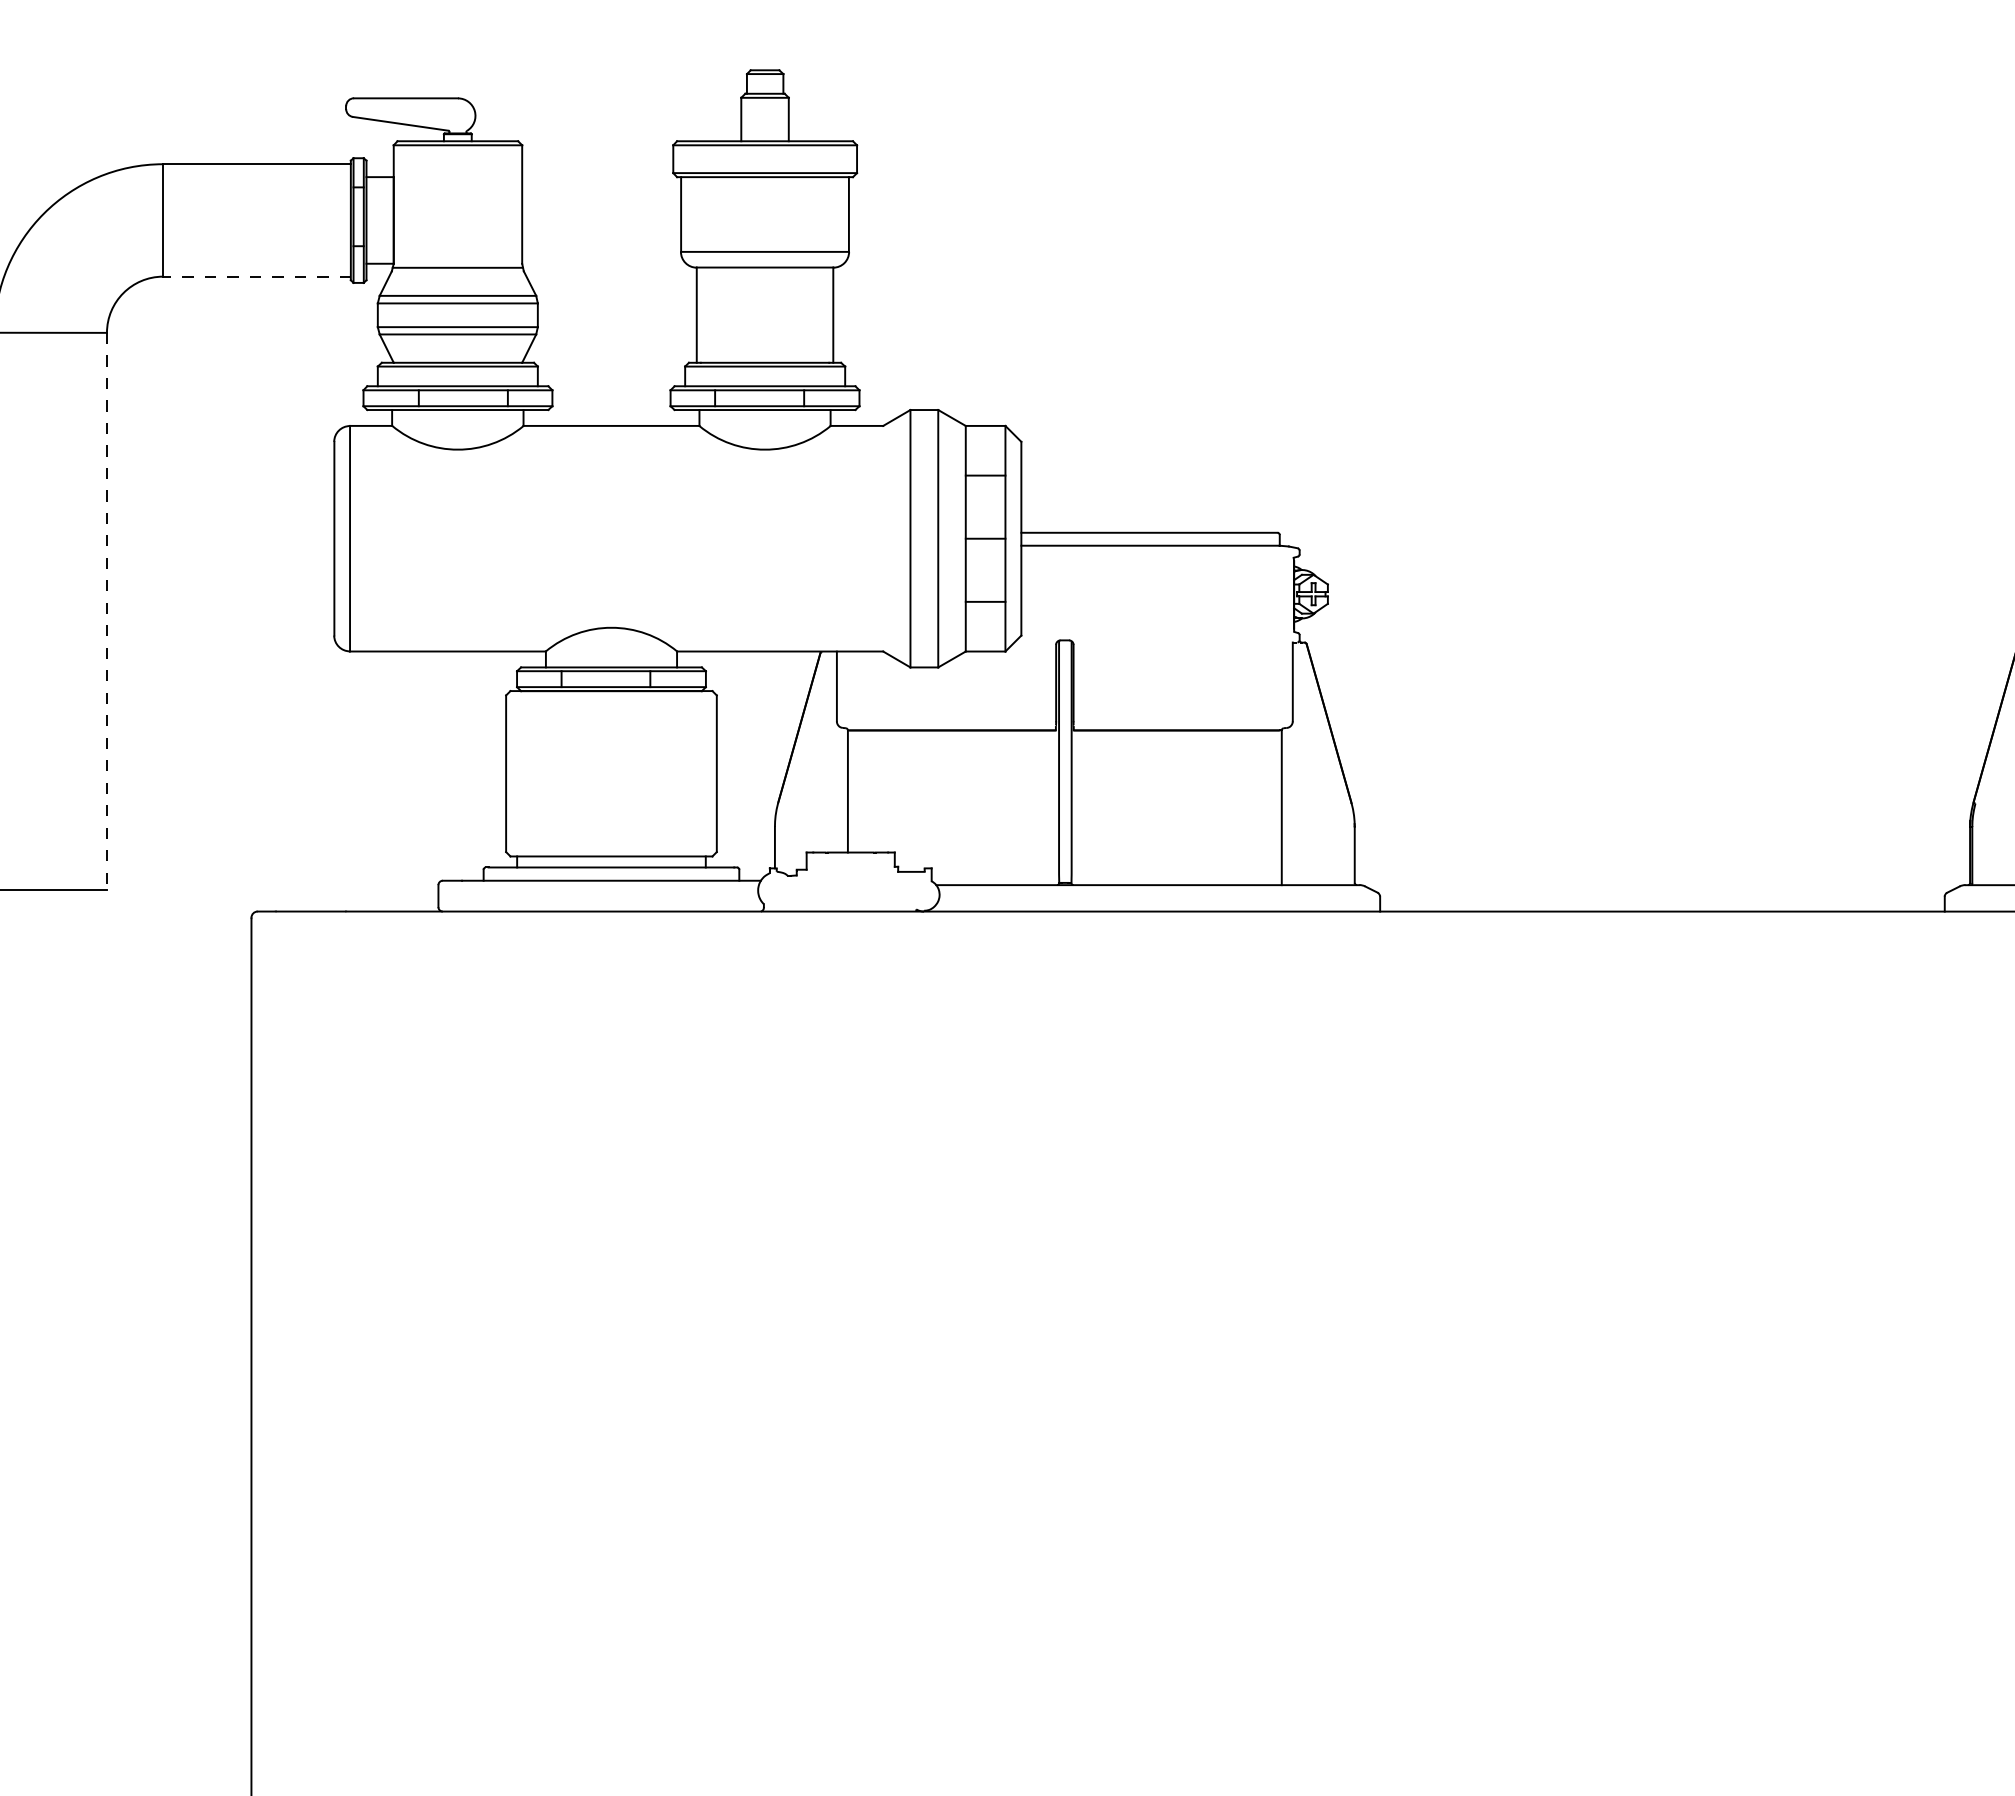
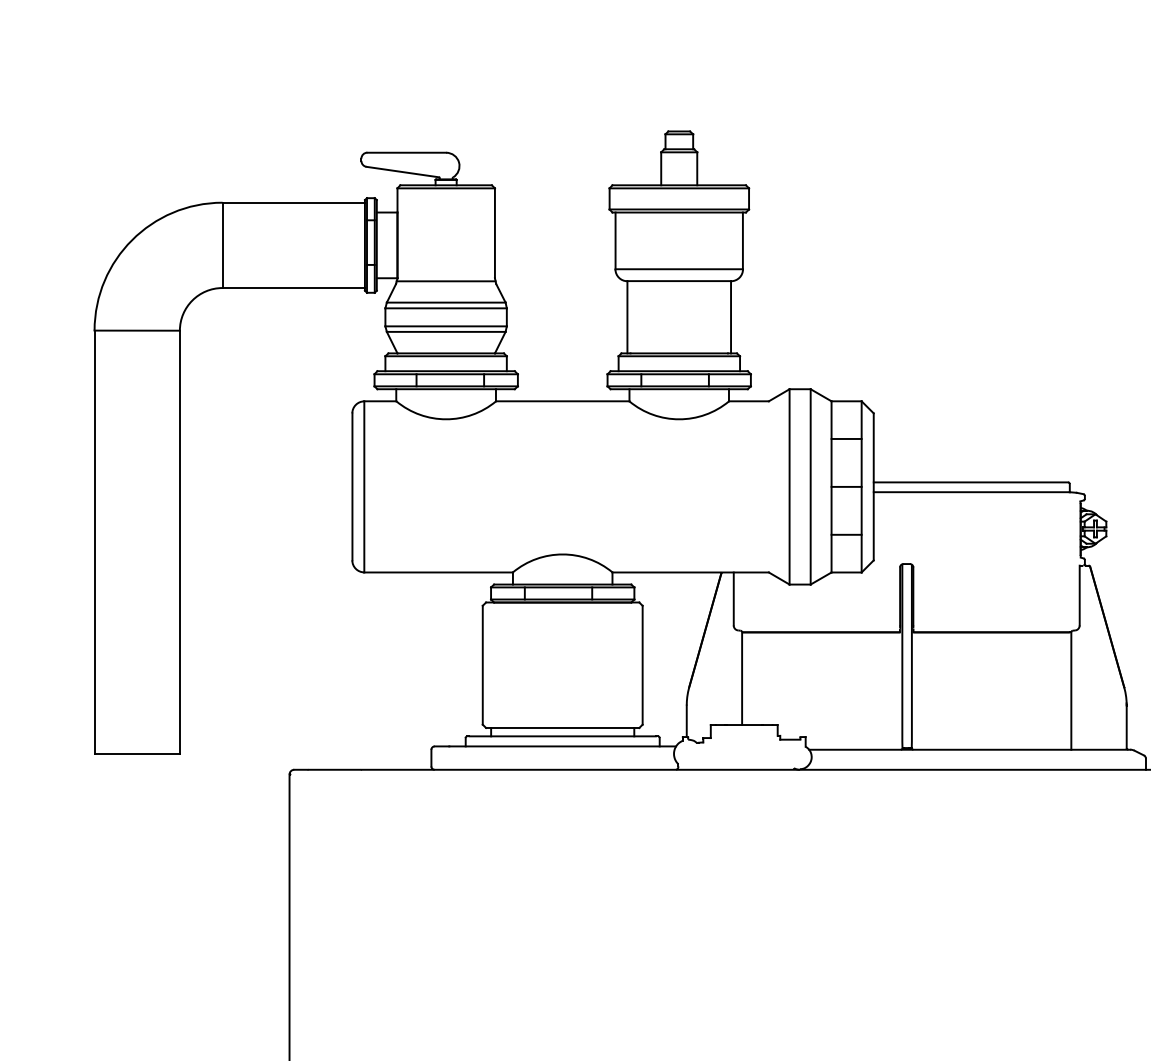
line: (257, 276) -> (294, 287), dashed -> solid
line: (106, 611) -> (179, 542), dashed -> solid

